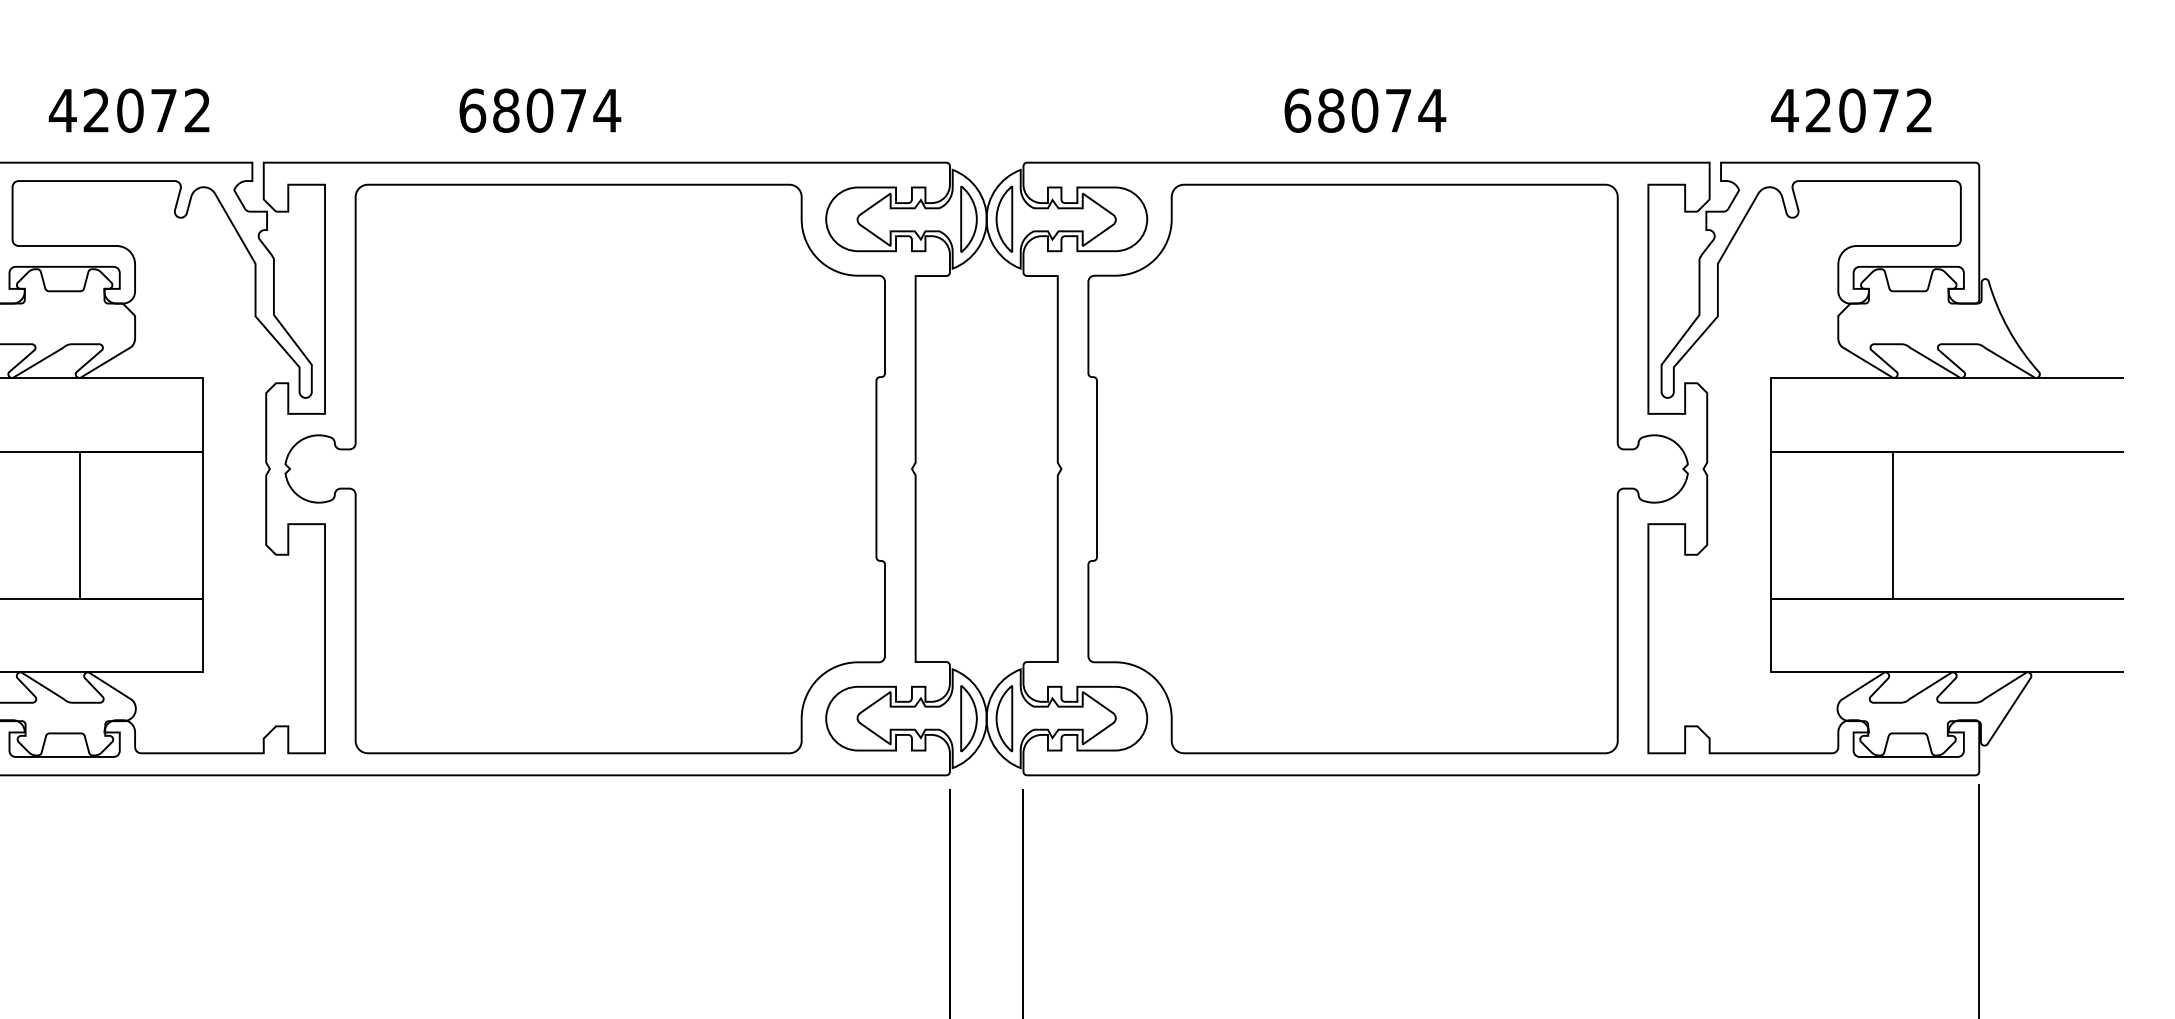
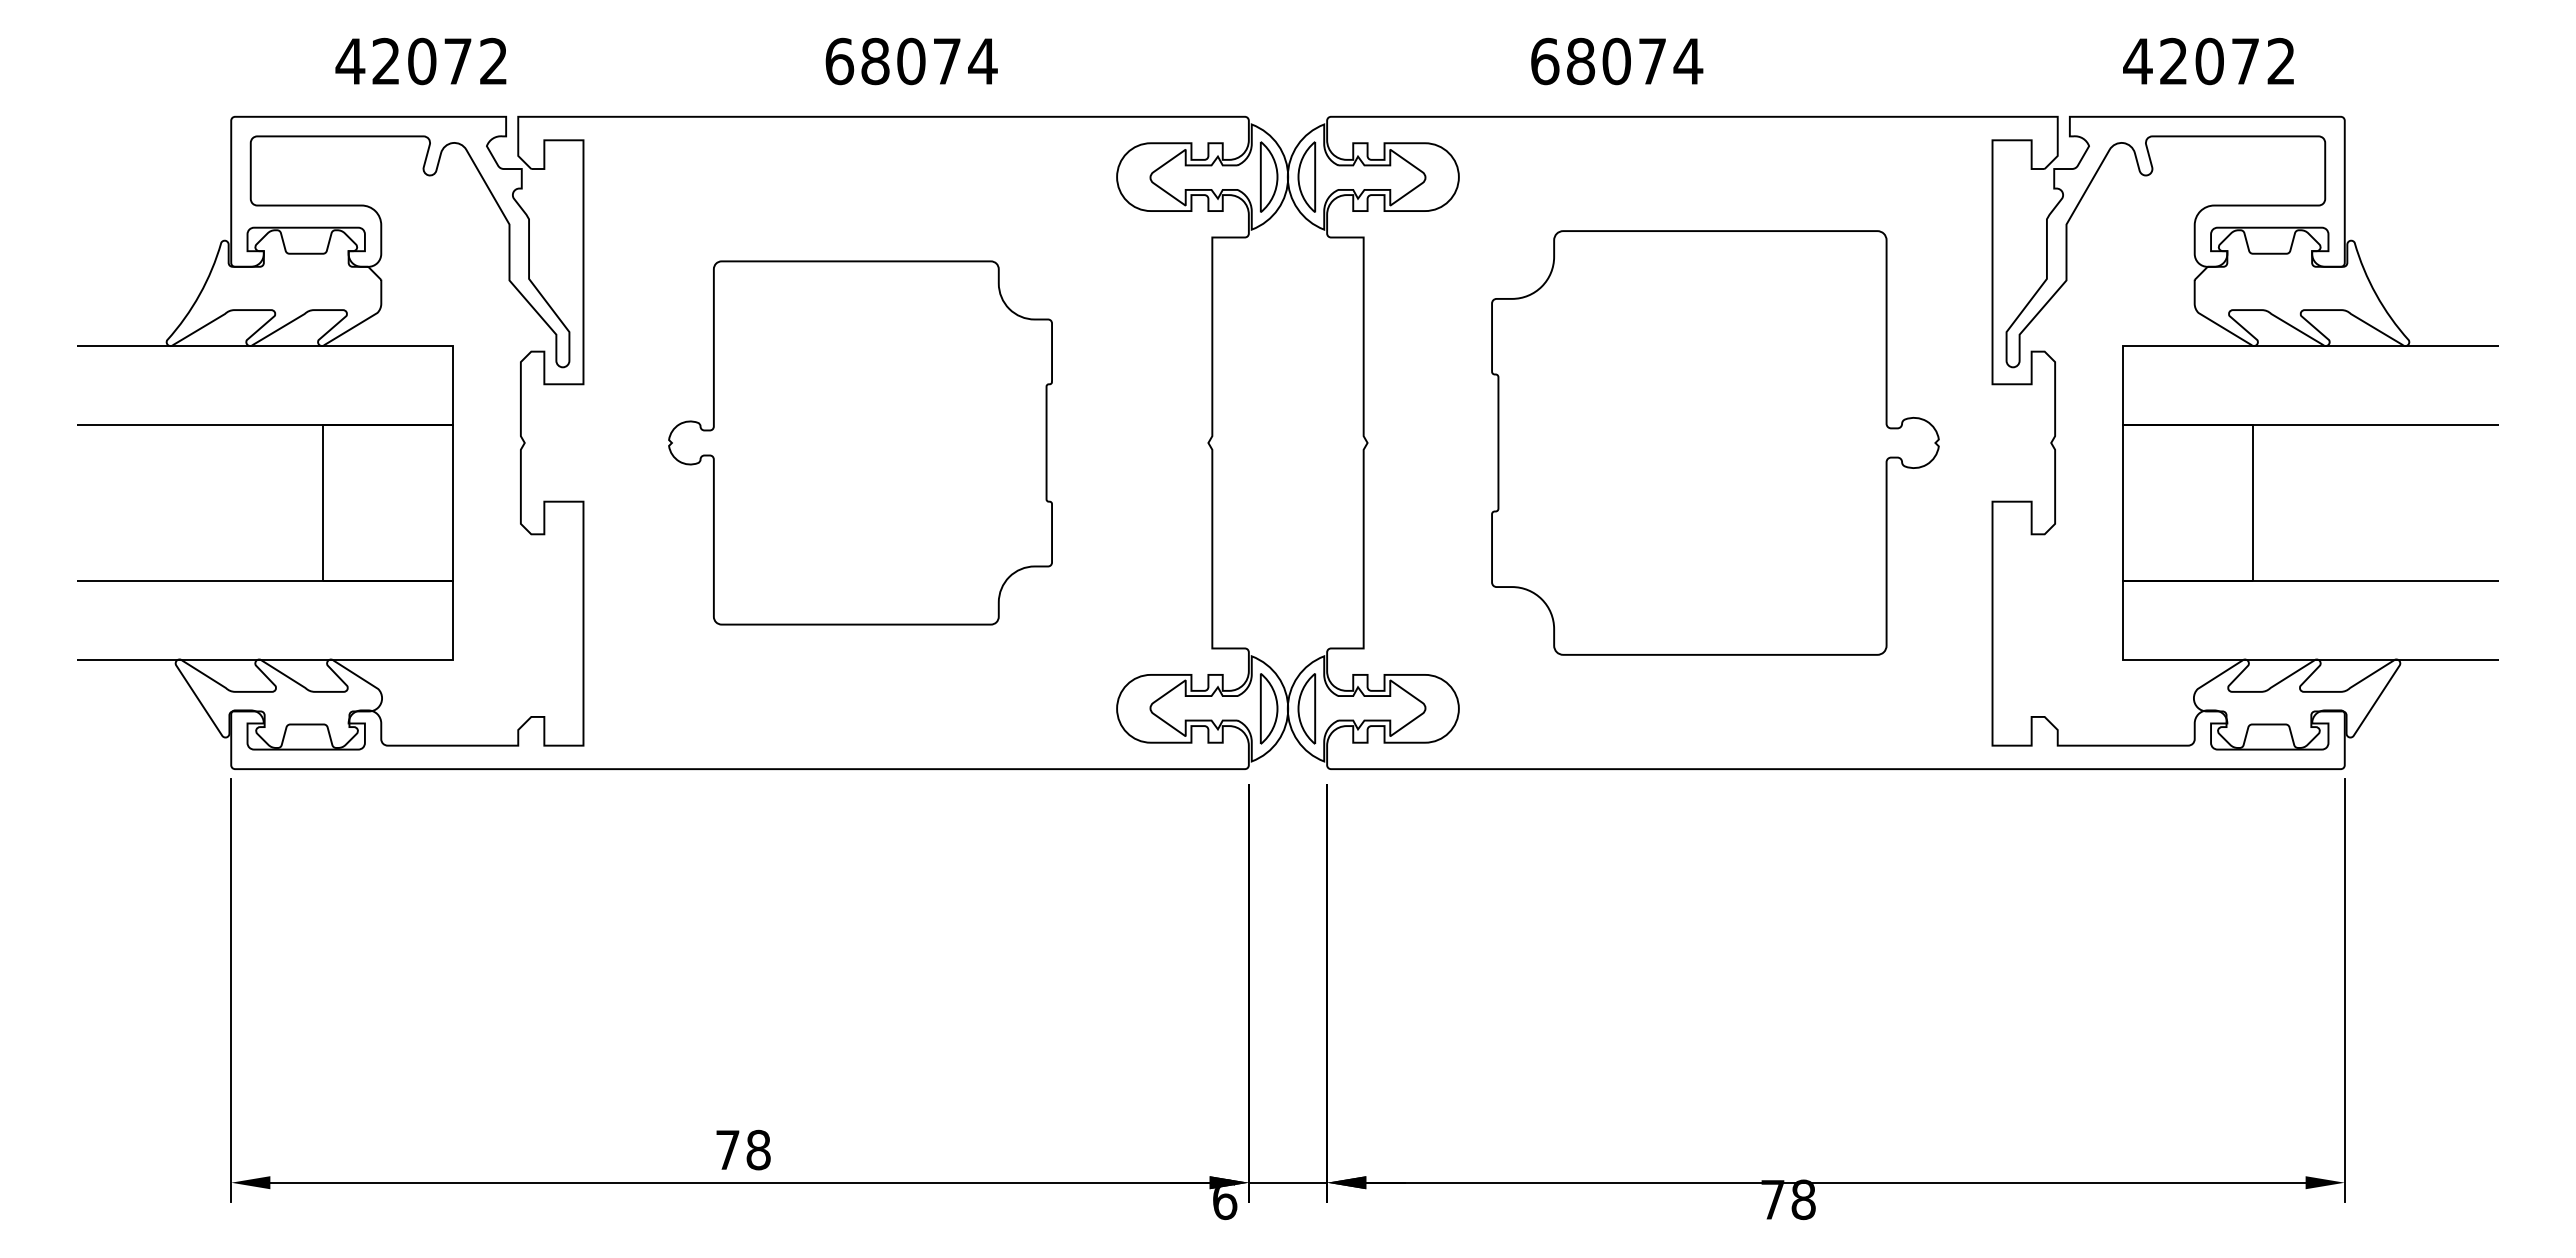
text: (128, 110) -> (420, 61), moved
text: (540, 110) -> (911, 61), moved
text: (1365, 110) -> (1617, 61), moved
part: (585, 468) -> (860, 442), size x0.6
part: (1388, 468) -> (1715, 442), size x0.7

